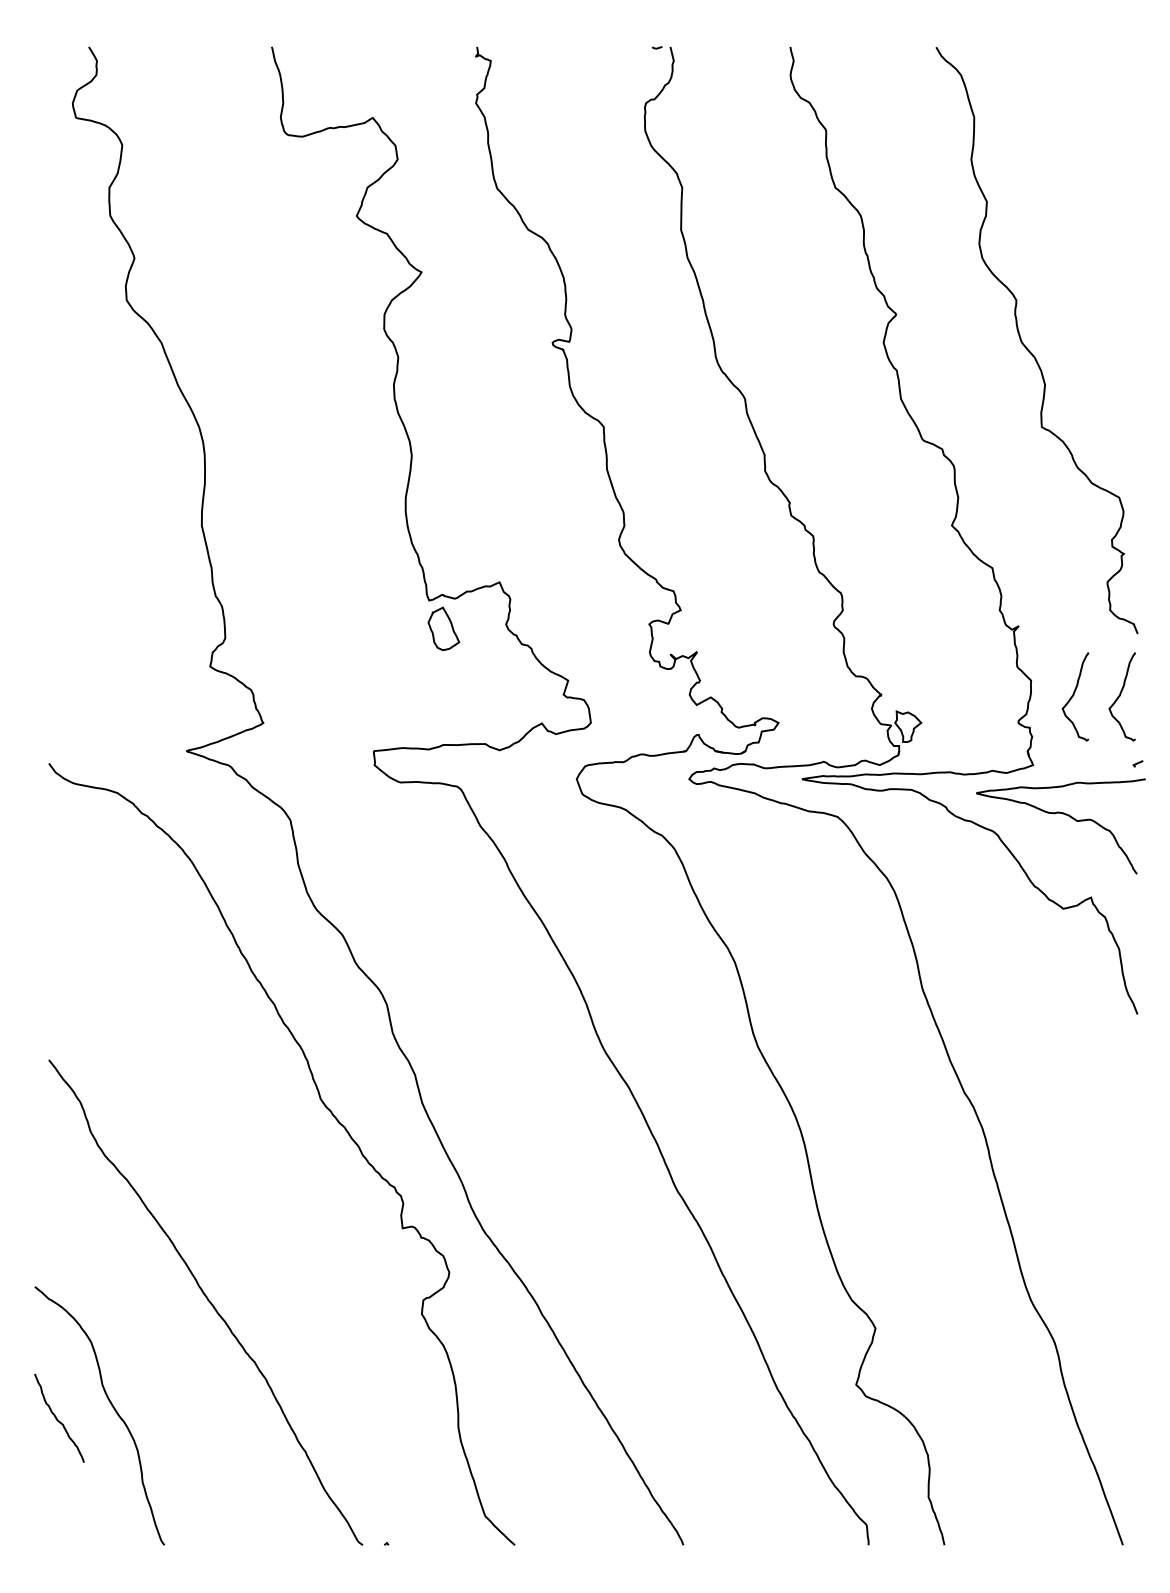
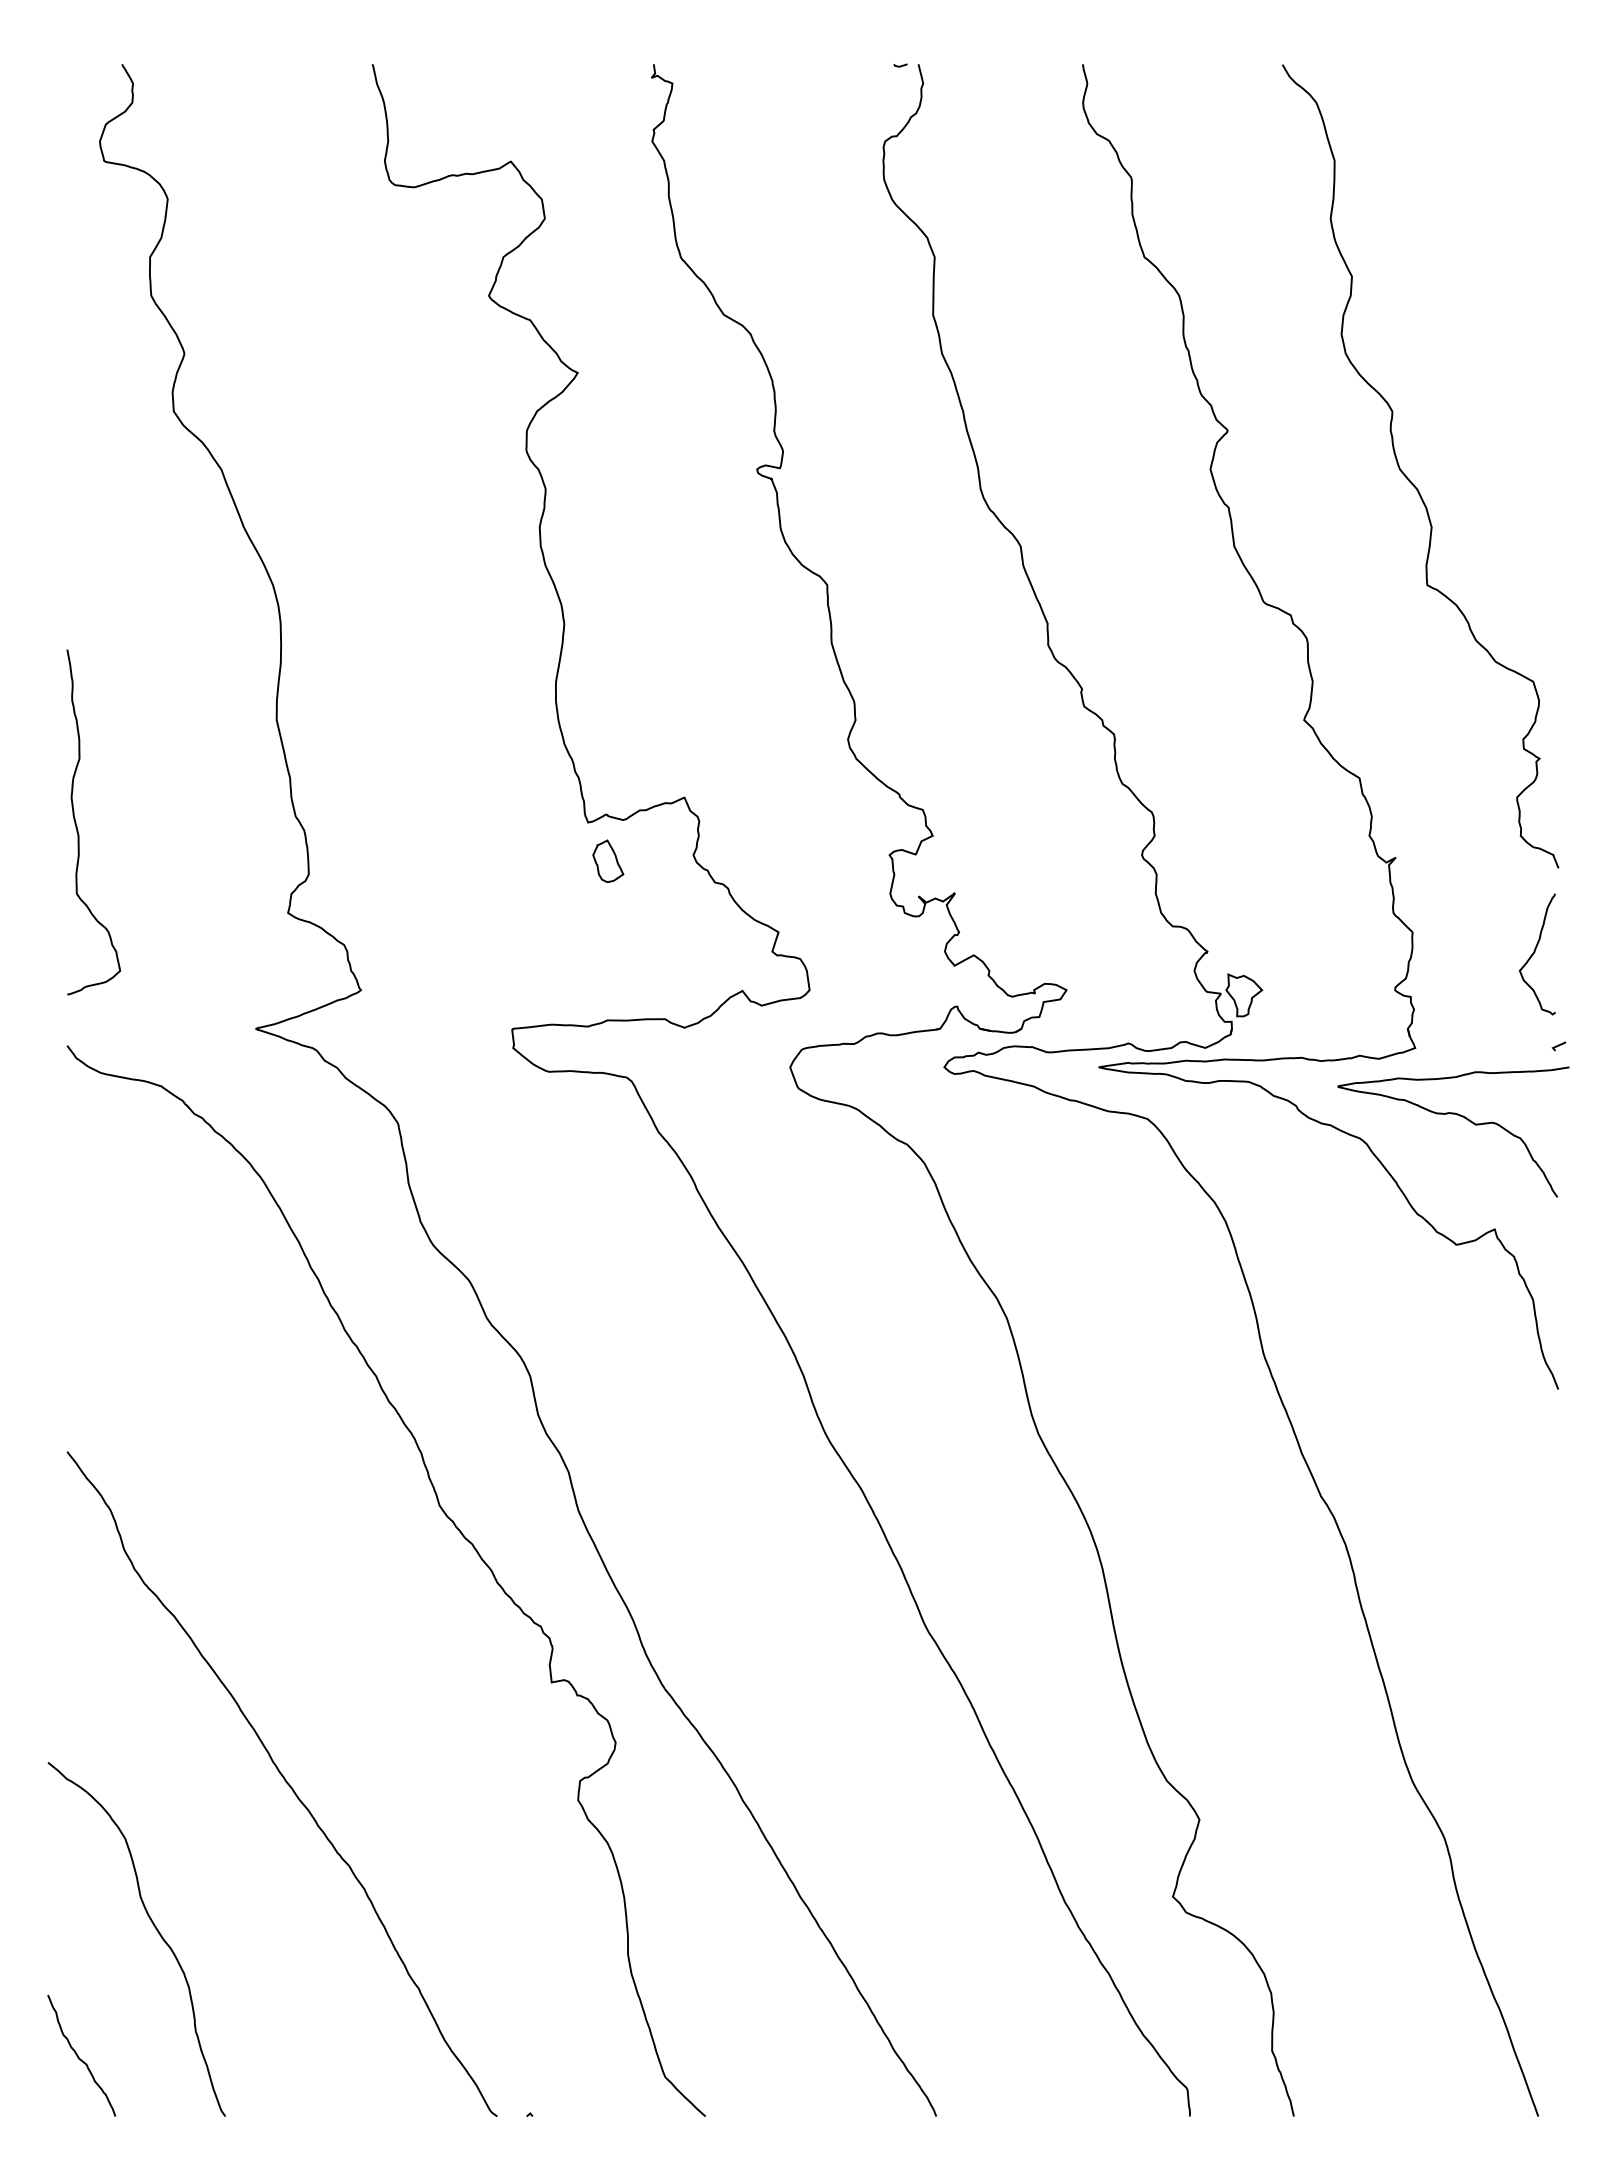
curve: (56, 603) -> (77, 826), added
part: (444, 628) -> (608, 860), size x0.71
curve: (1074, 695) -> (1471, 952), removed
curve: (57, 1419) -> (79, 2057), moved

